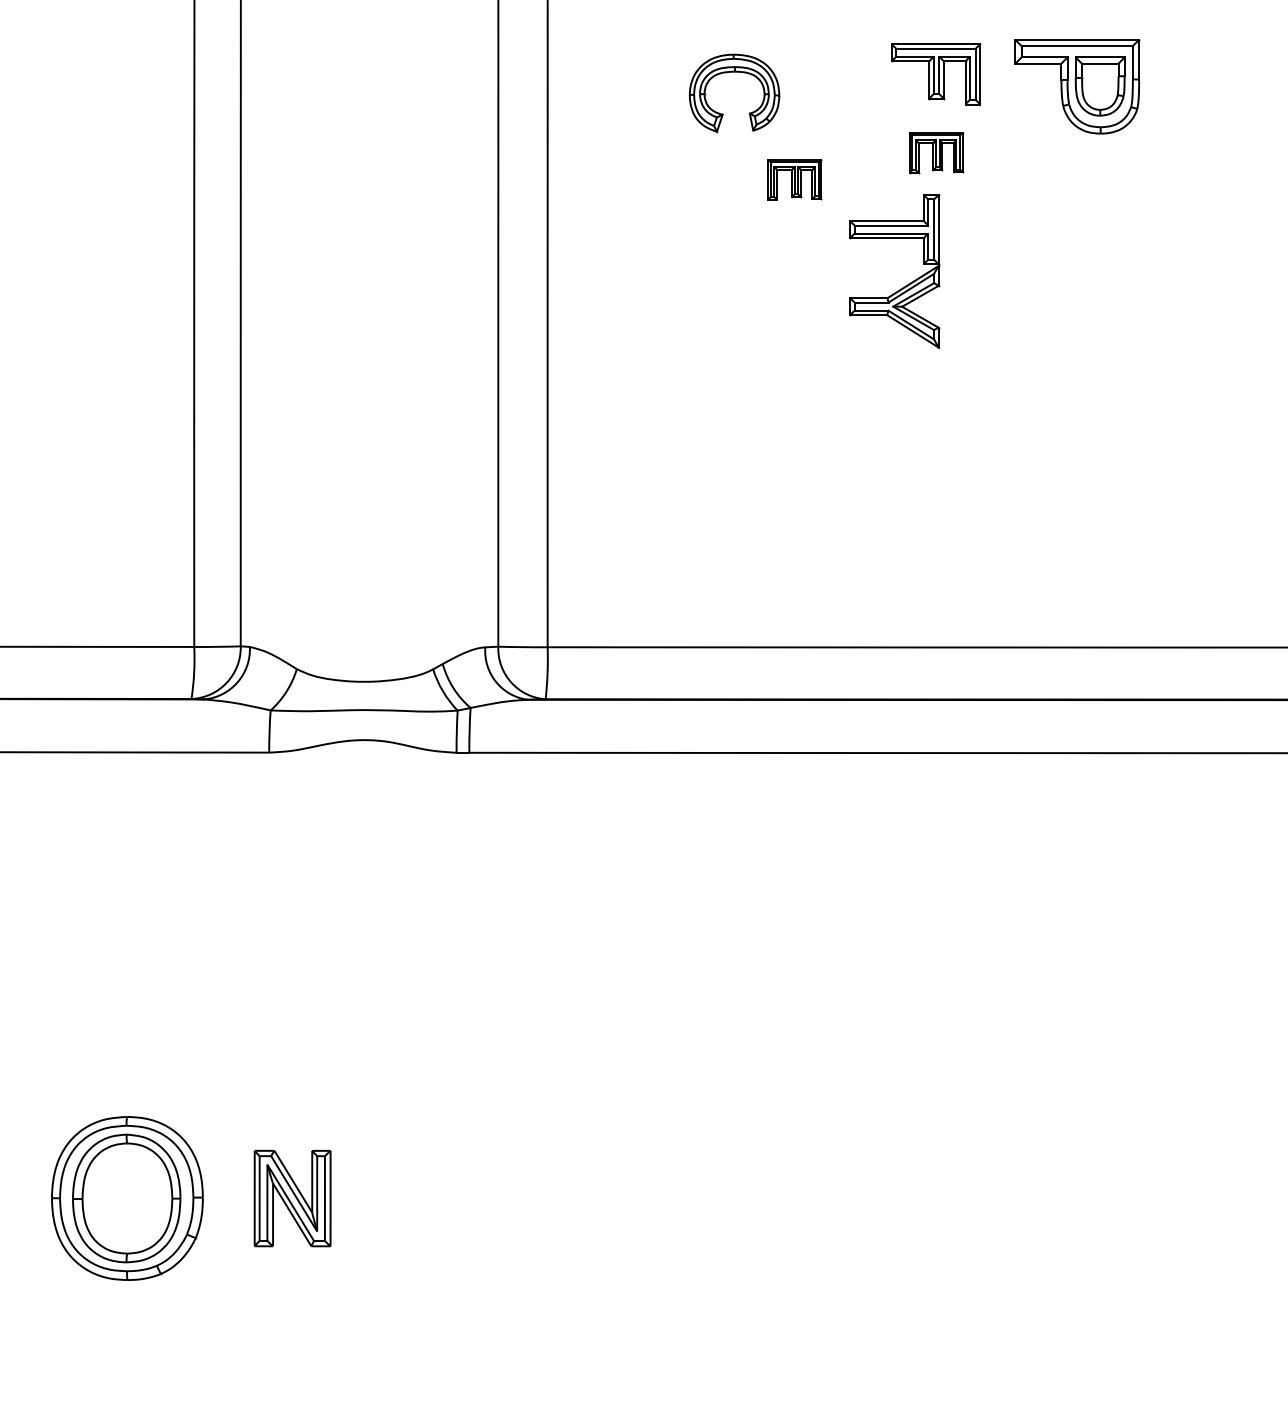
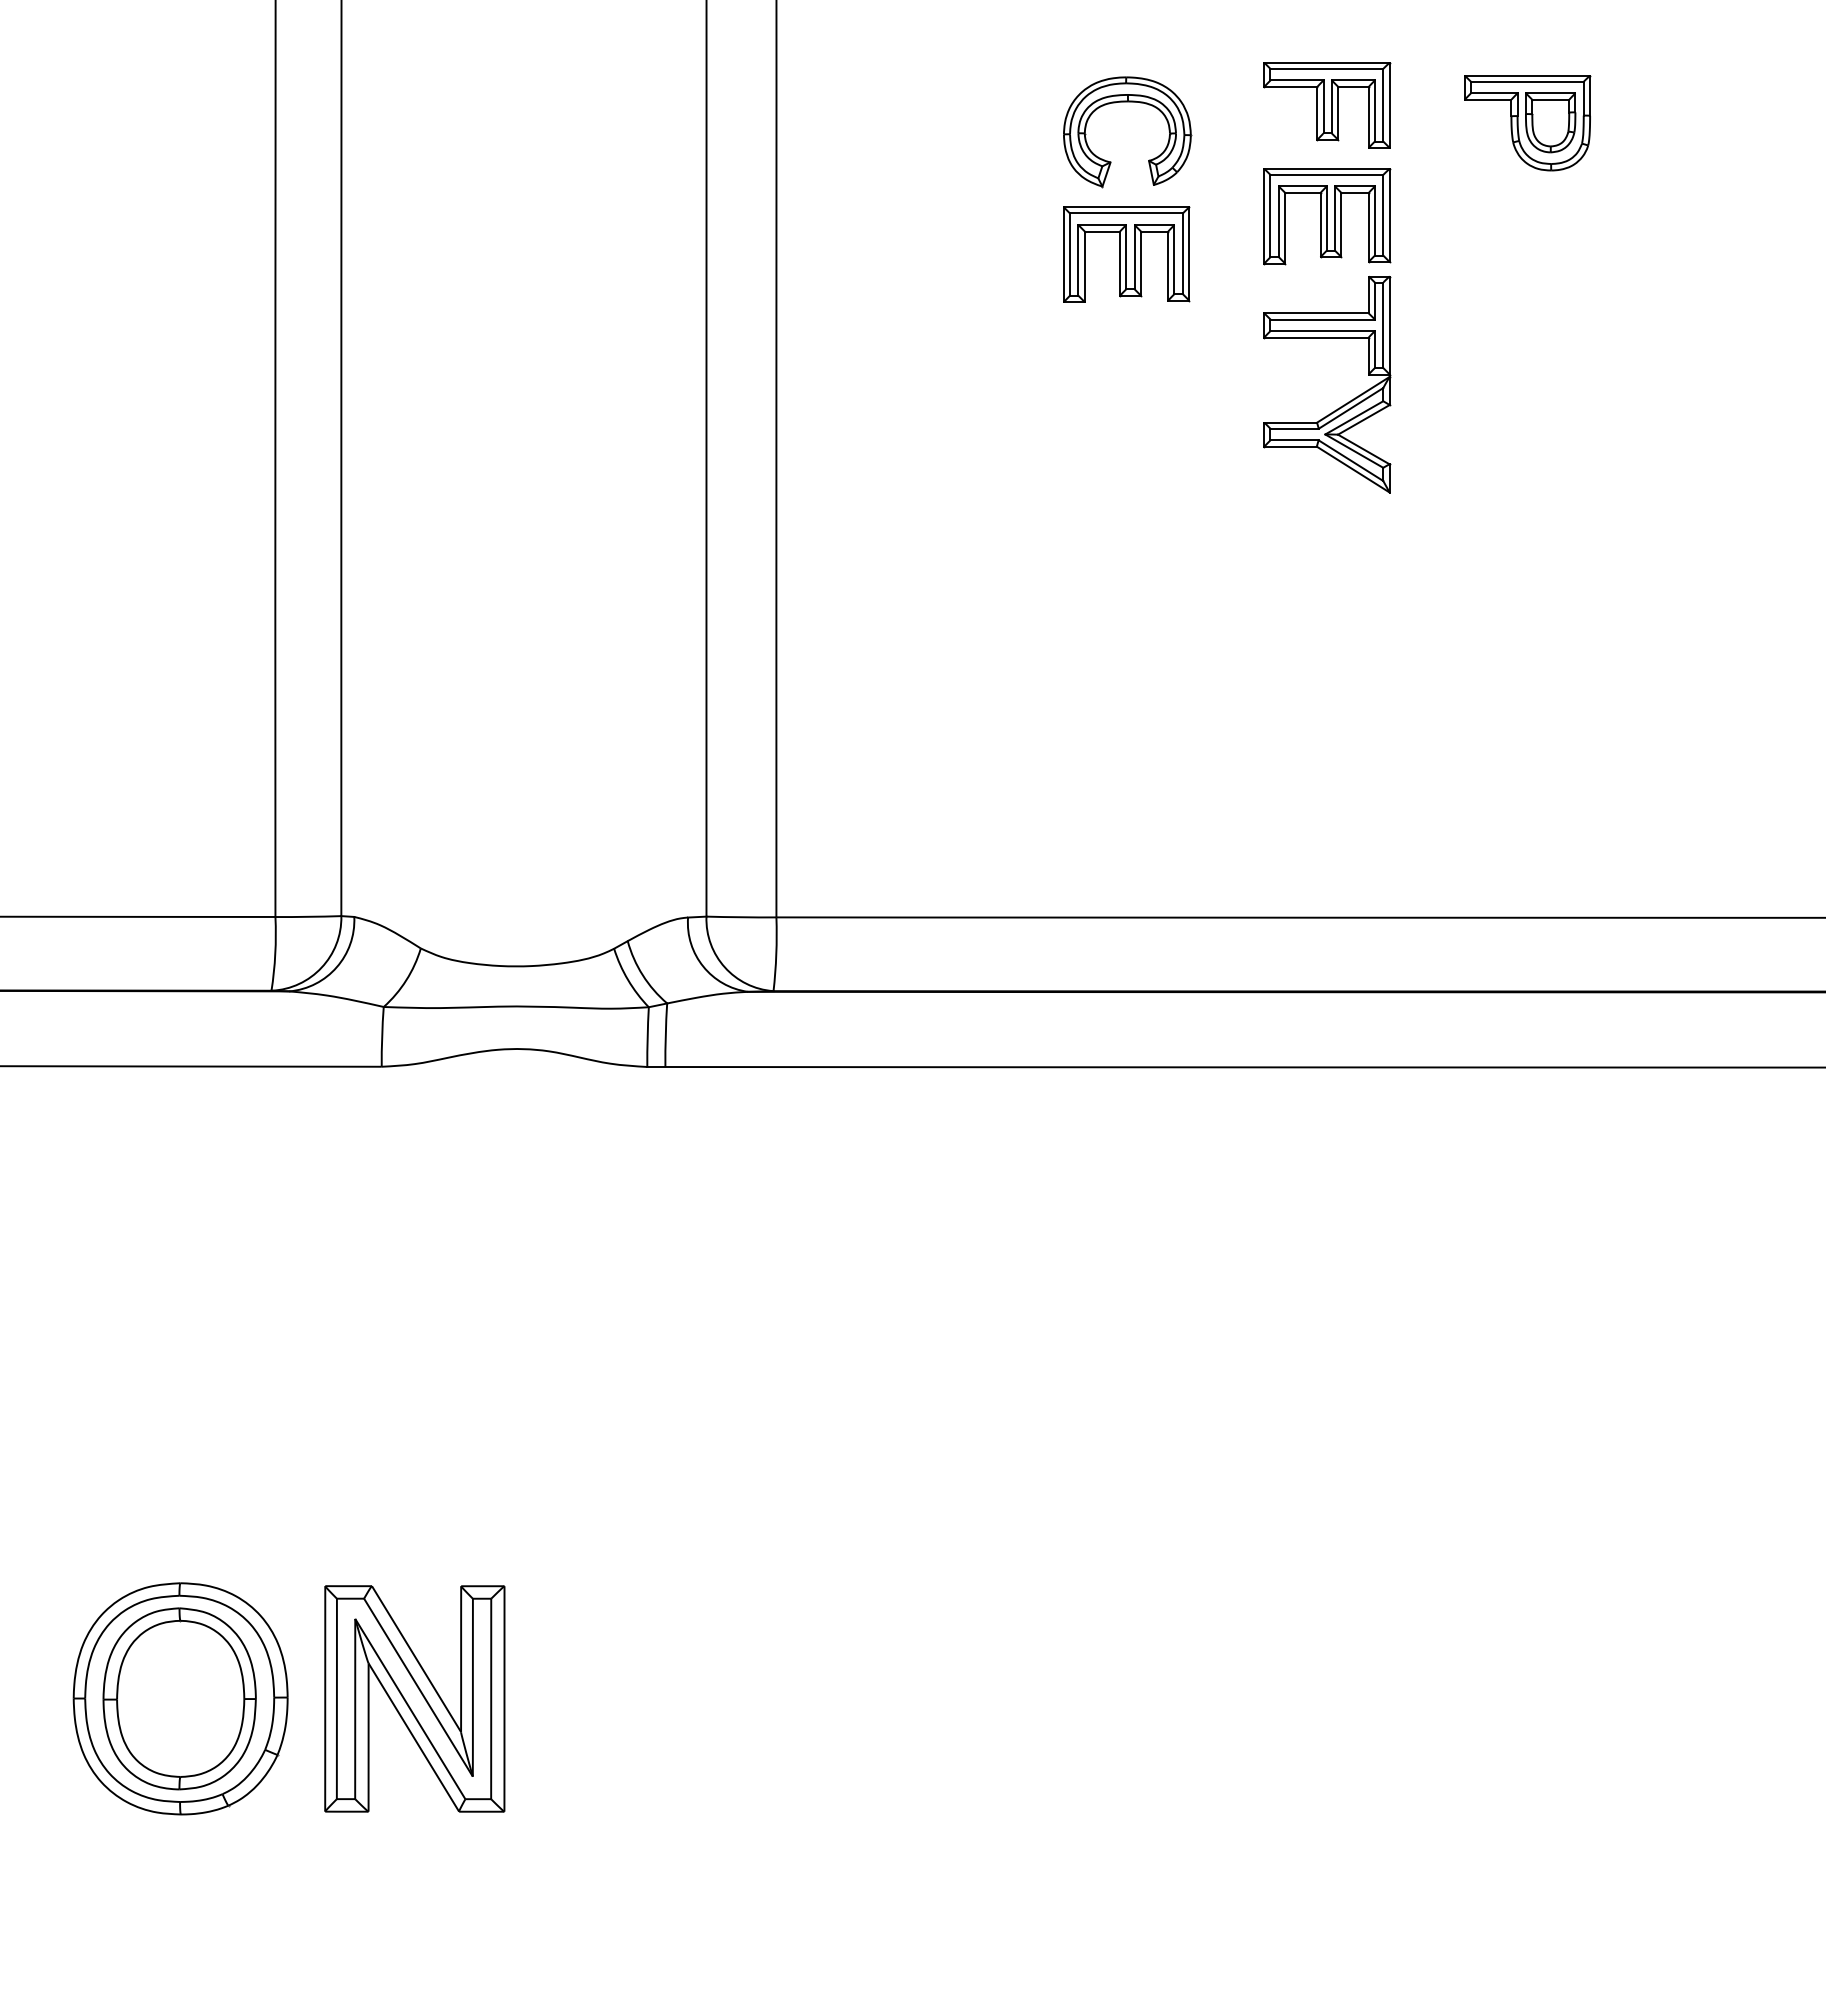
part: (734, 72) -> (1127, 102), moved
part: (1077, 87) -> (1527, 123), size x0.71
part: (936, 152) -> (1327, 216), size x1.67
part: (794, 179) -> (1126, 254), size x1.67
part: (903, 286) -> (1340, 406), moved
part: (292, 1198) -> (414, 1698), size x1.67

